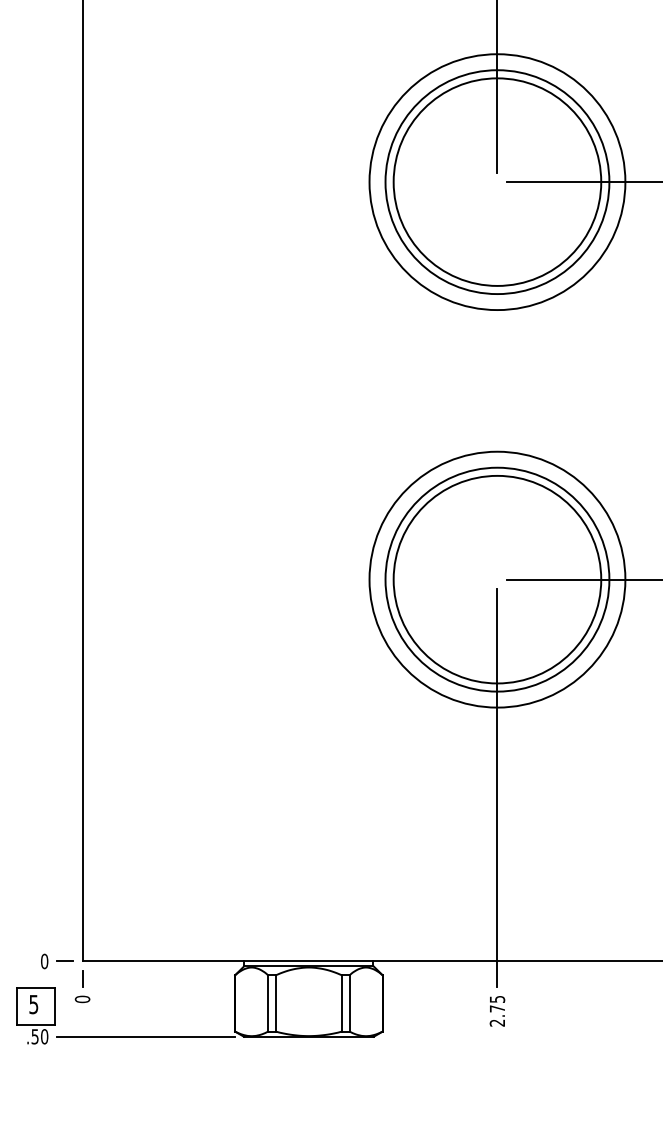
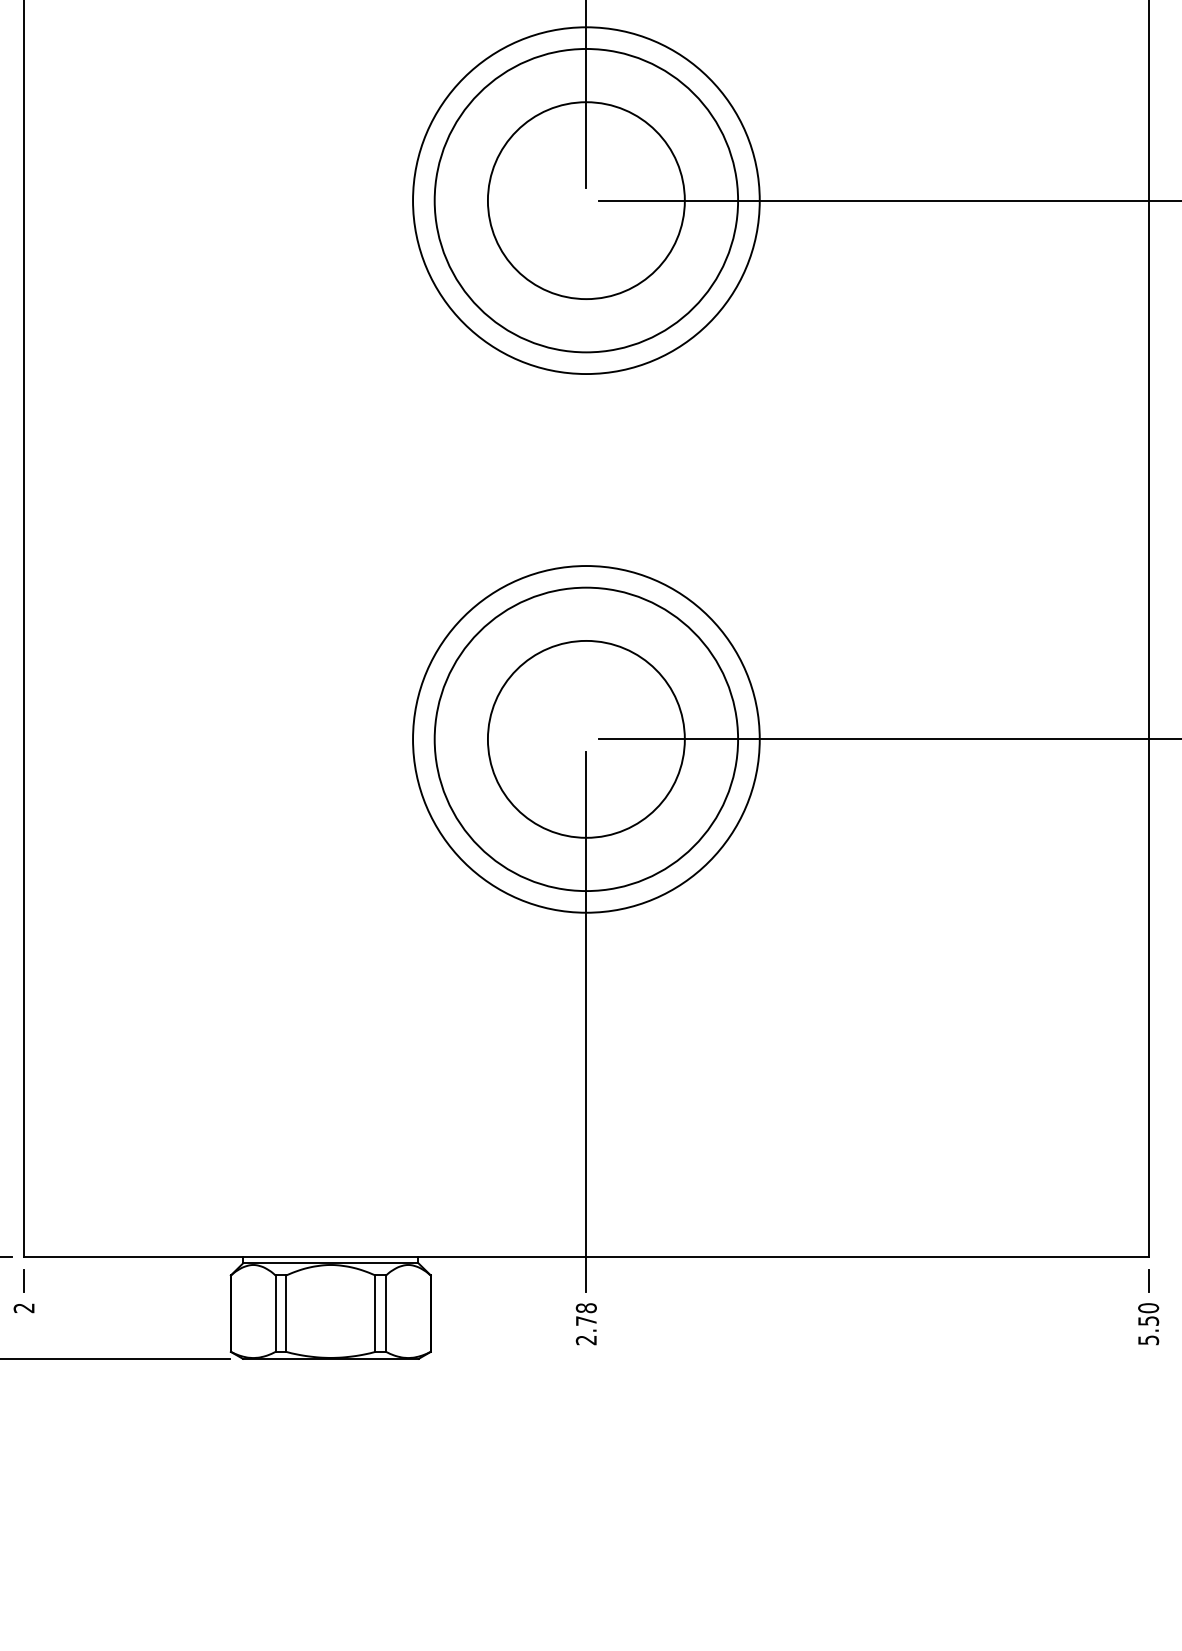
circle: (497, 182) -> (586, 200), size x0.7
circle: (497, 579) -> (586, 739), size x0.7
text: (82, 999) -> (23, 1308), 0 -> 2
text: (496, 999) -> (585, 1308), 2.75 -> 2.78

